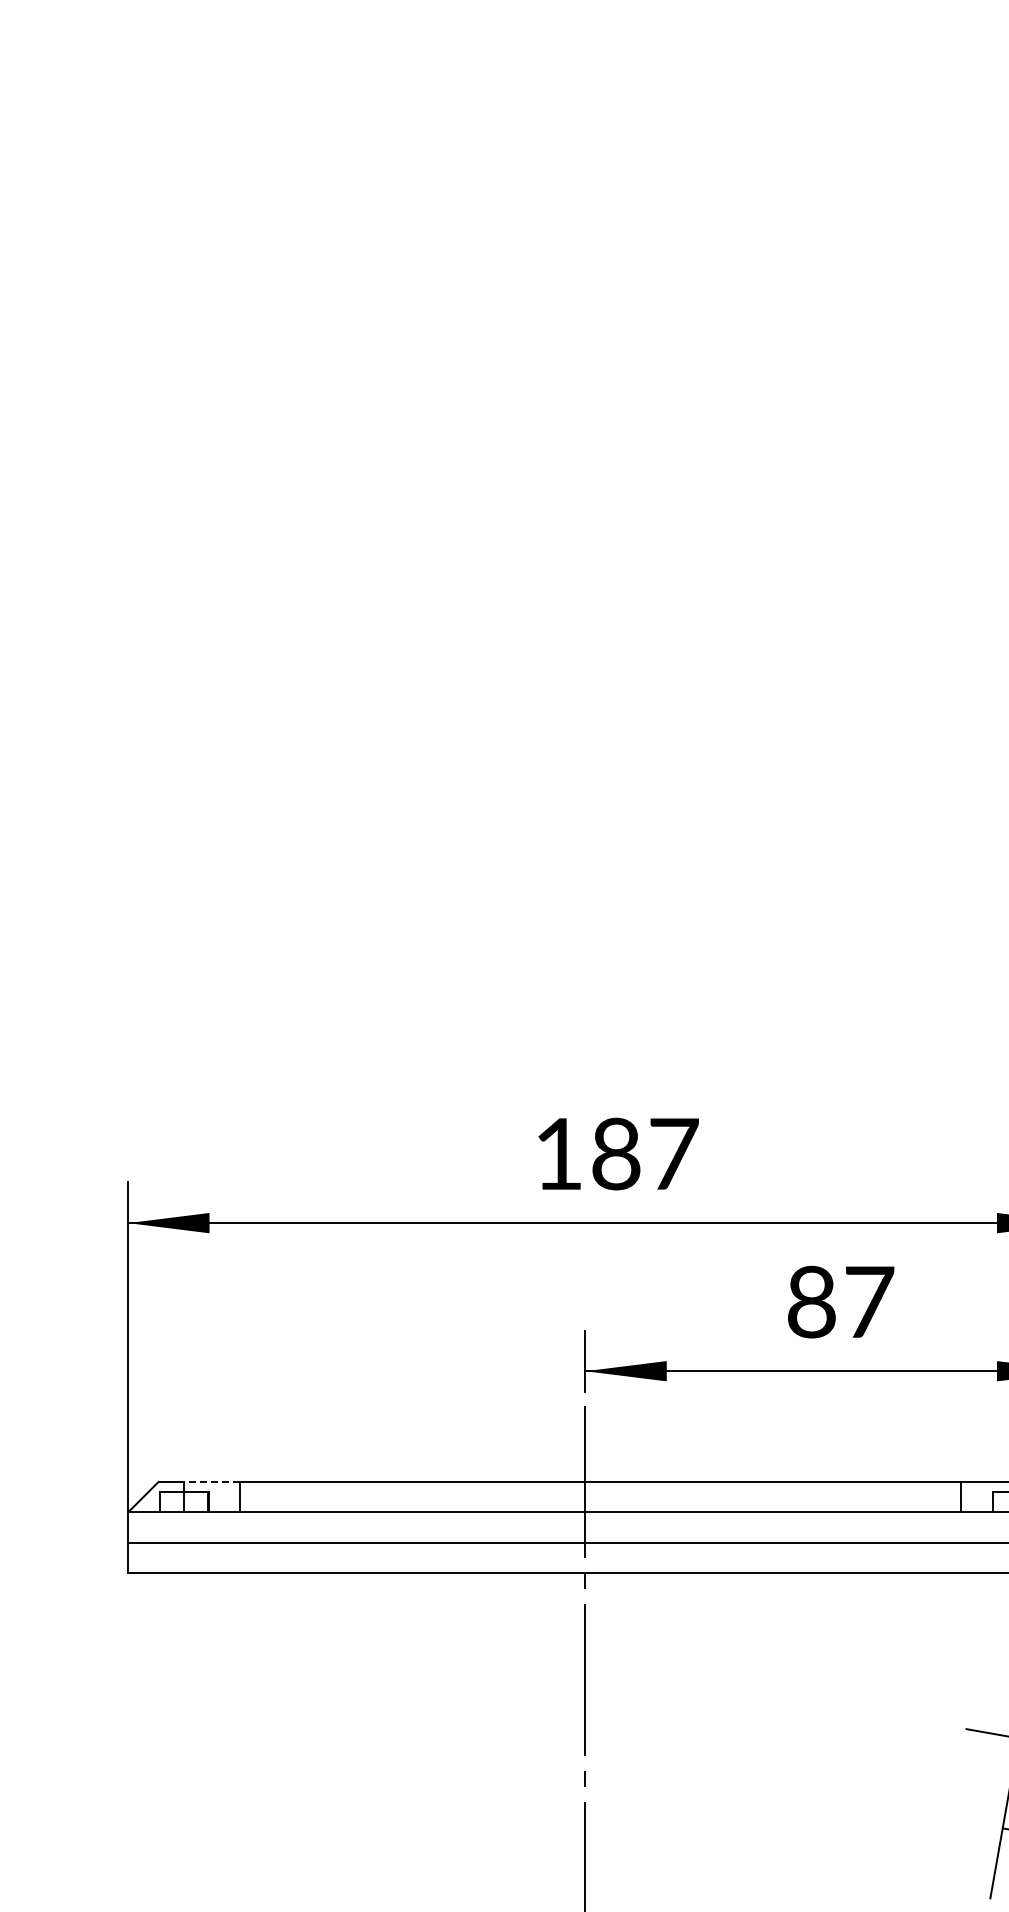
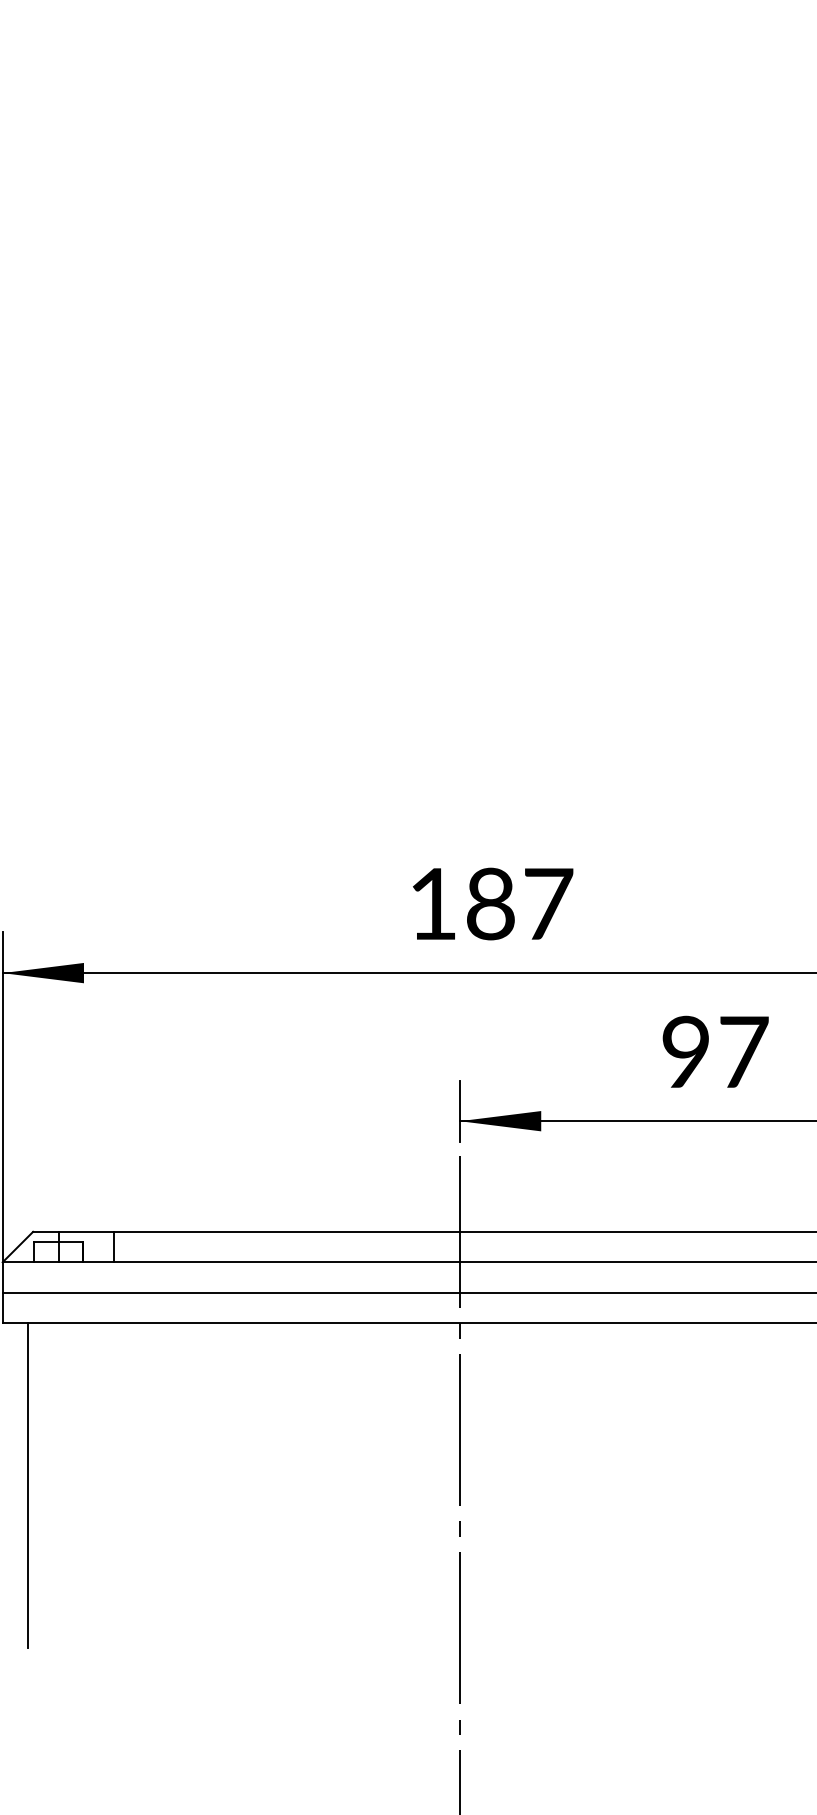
text: (811, 1303) -> (685, 1053), 87 -> 97
line: (212, 1481) -> (86, 1231), dashed -> solid
line: (153, 1735) -> (27, 1485), added

